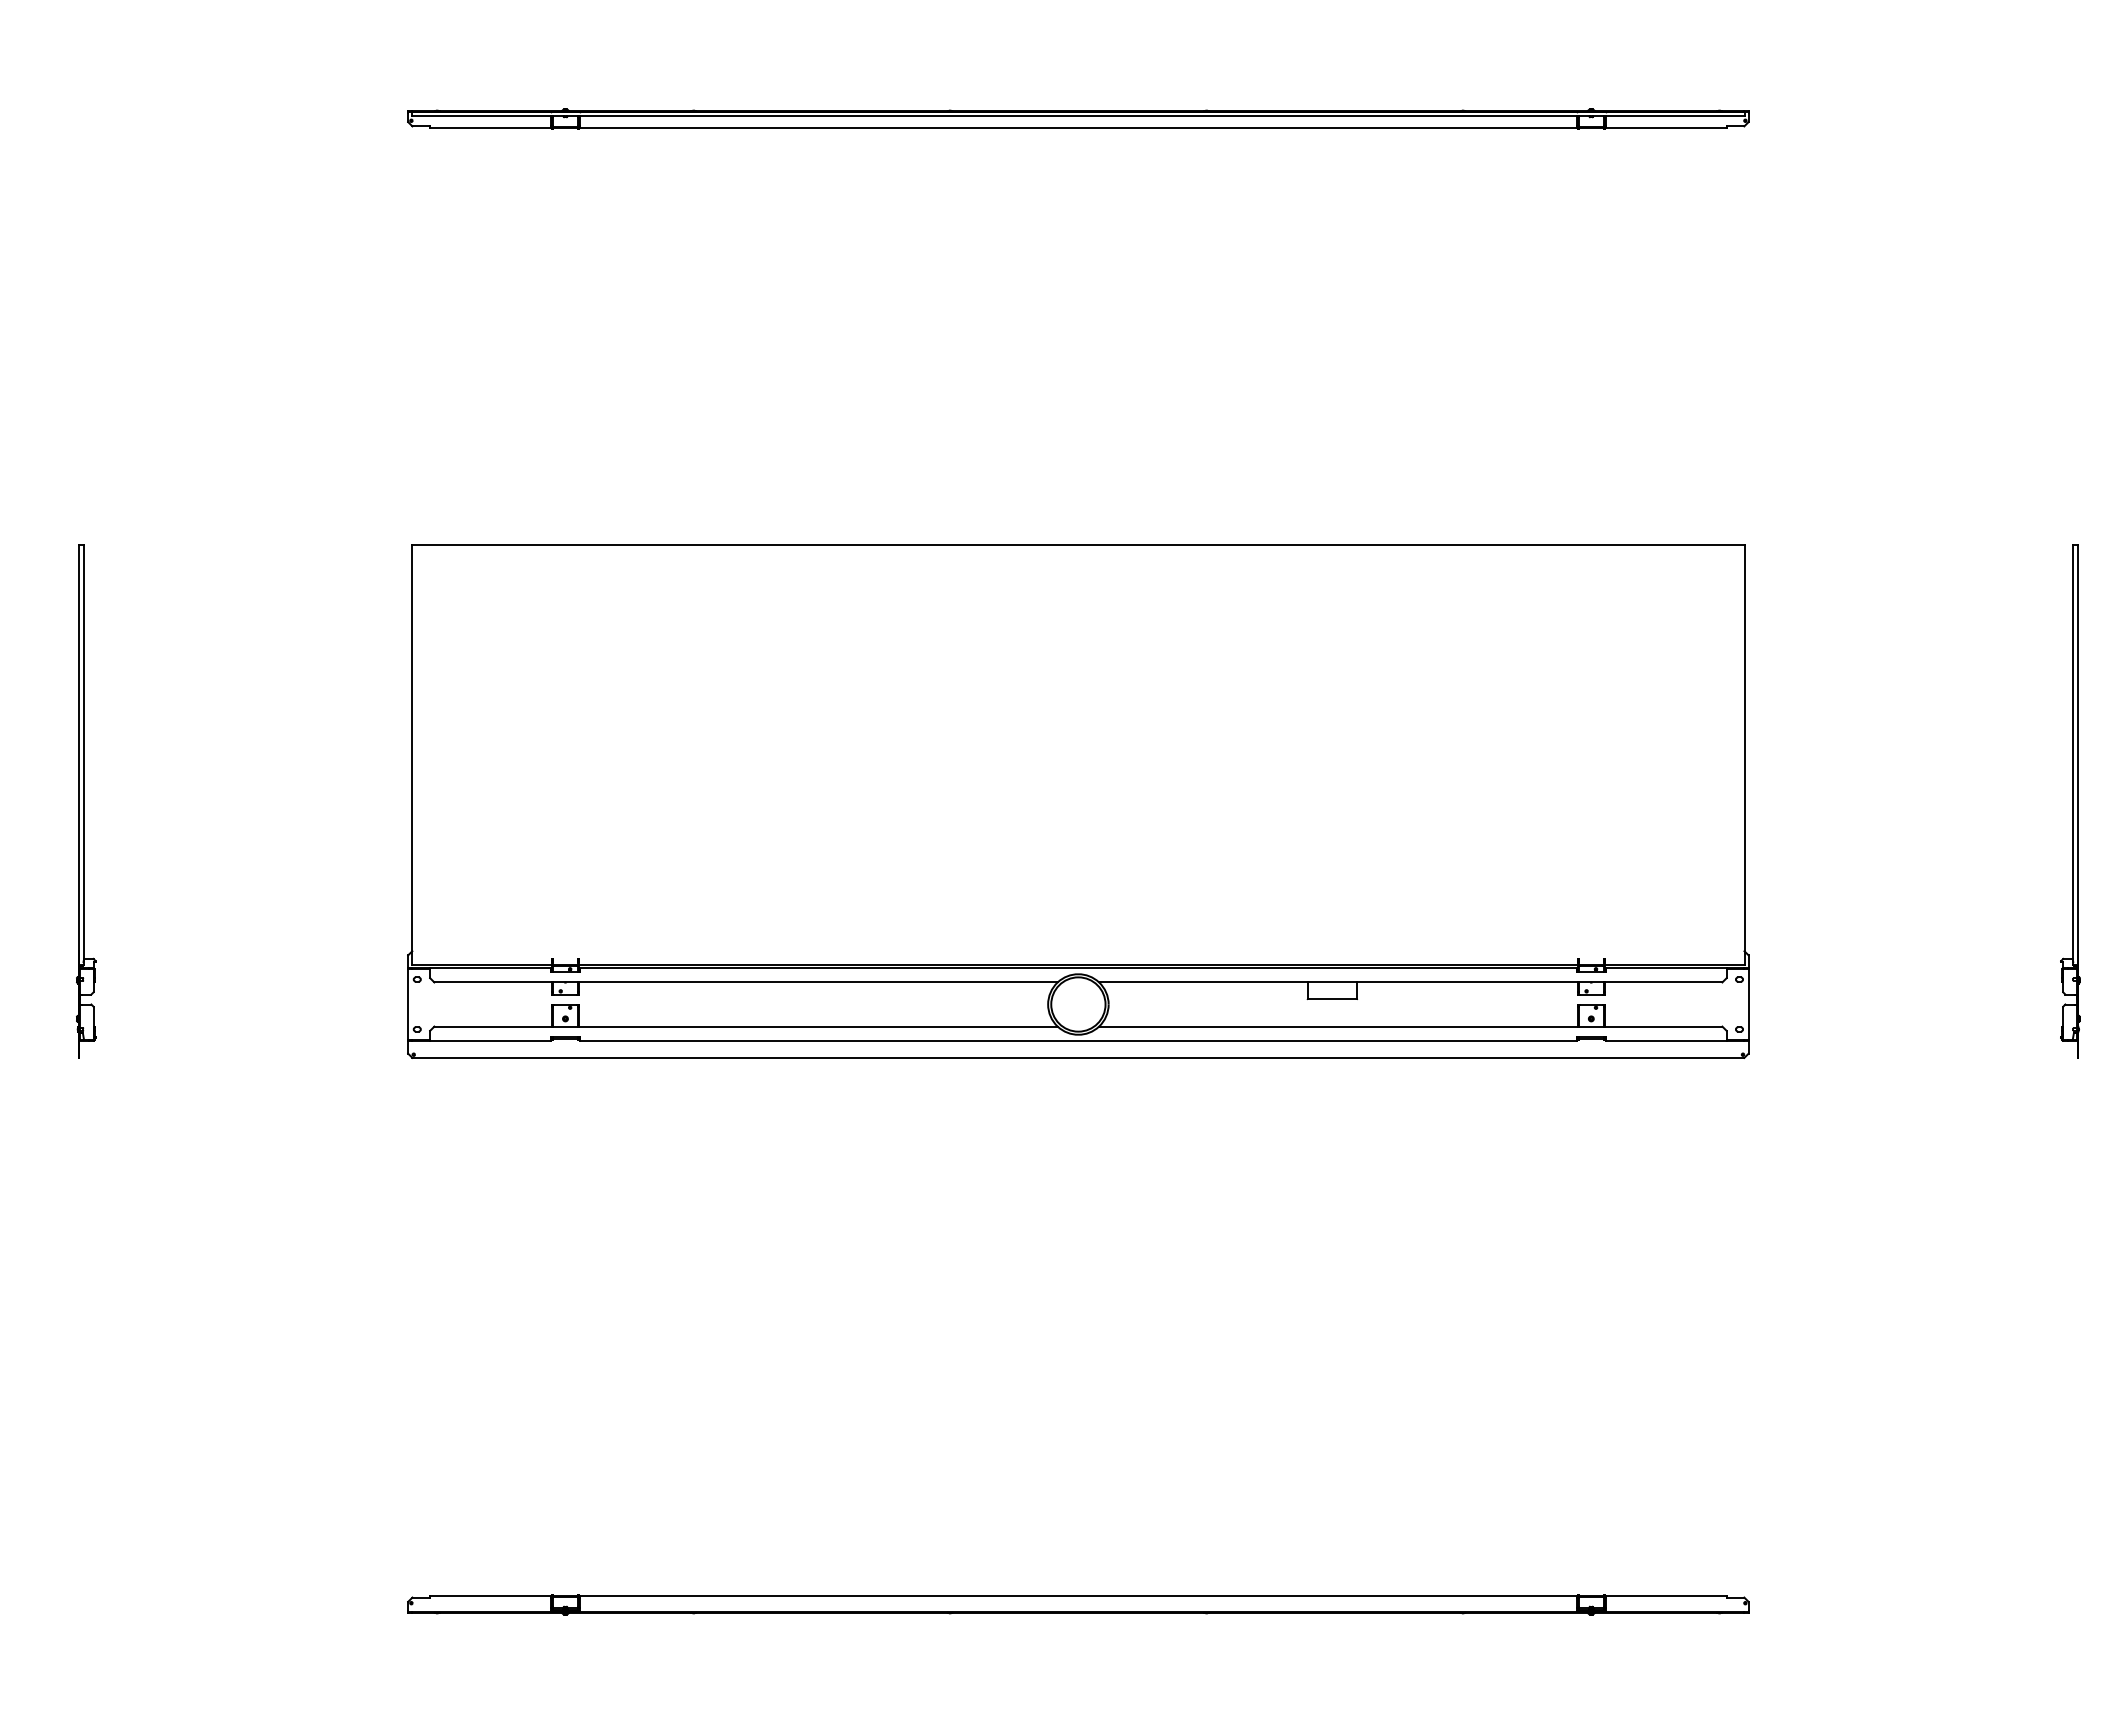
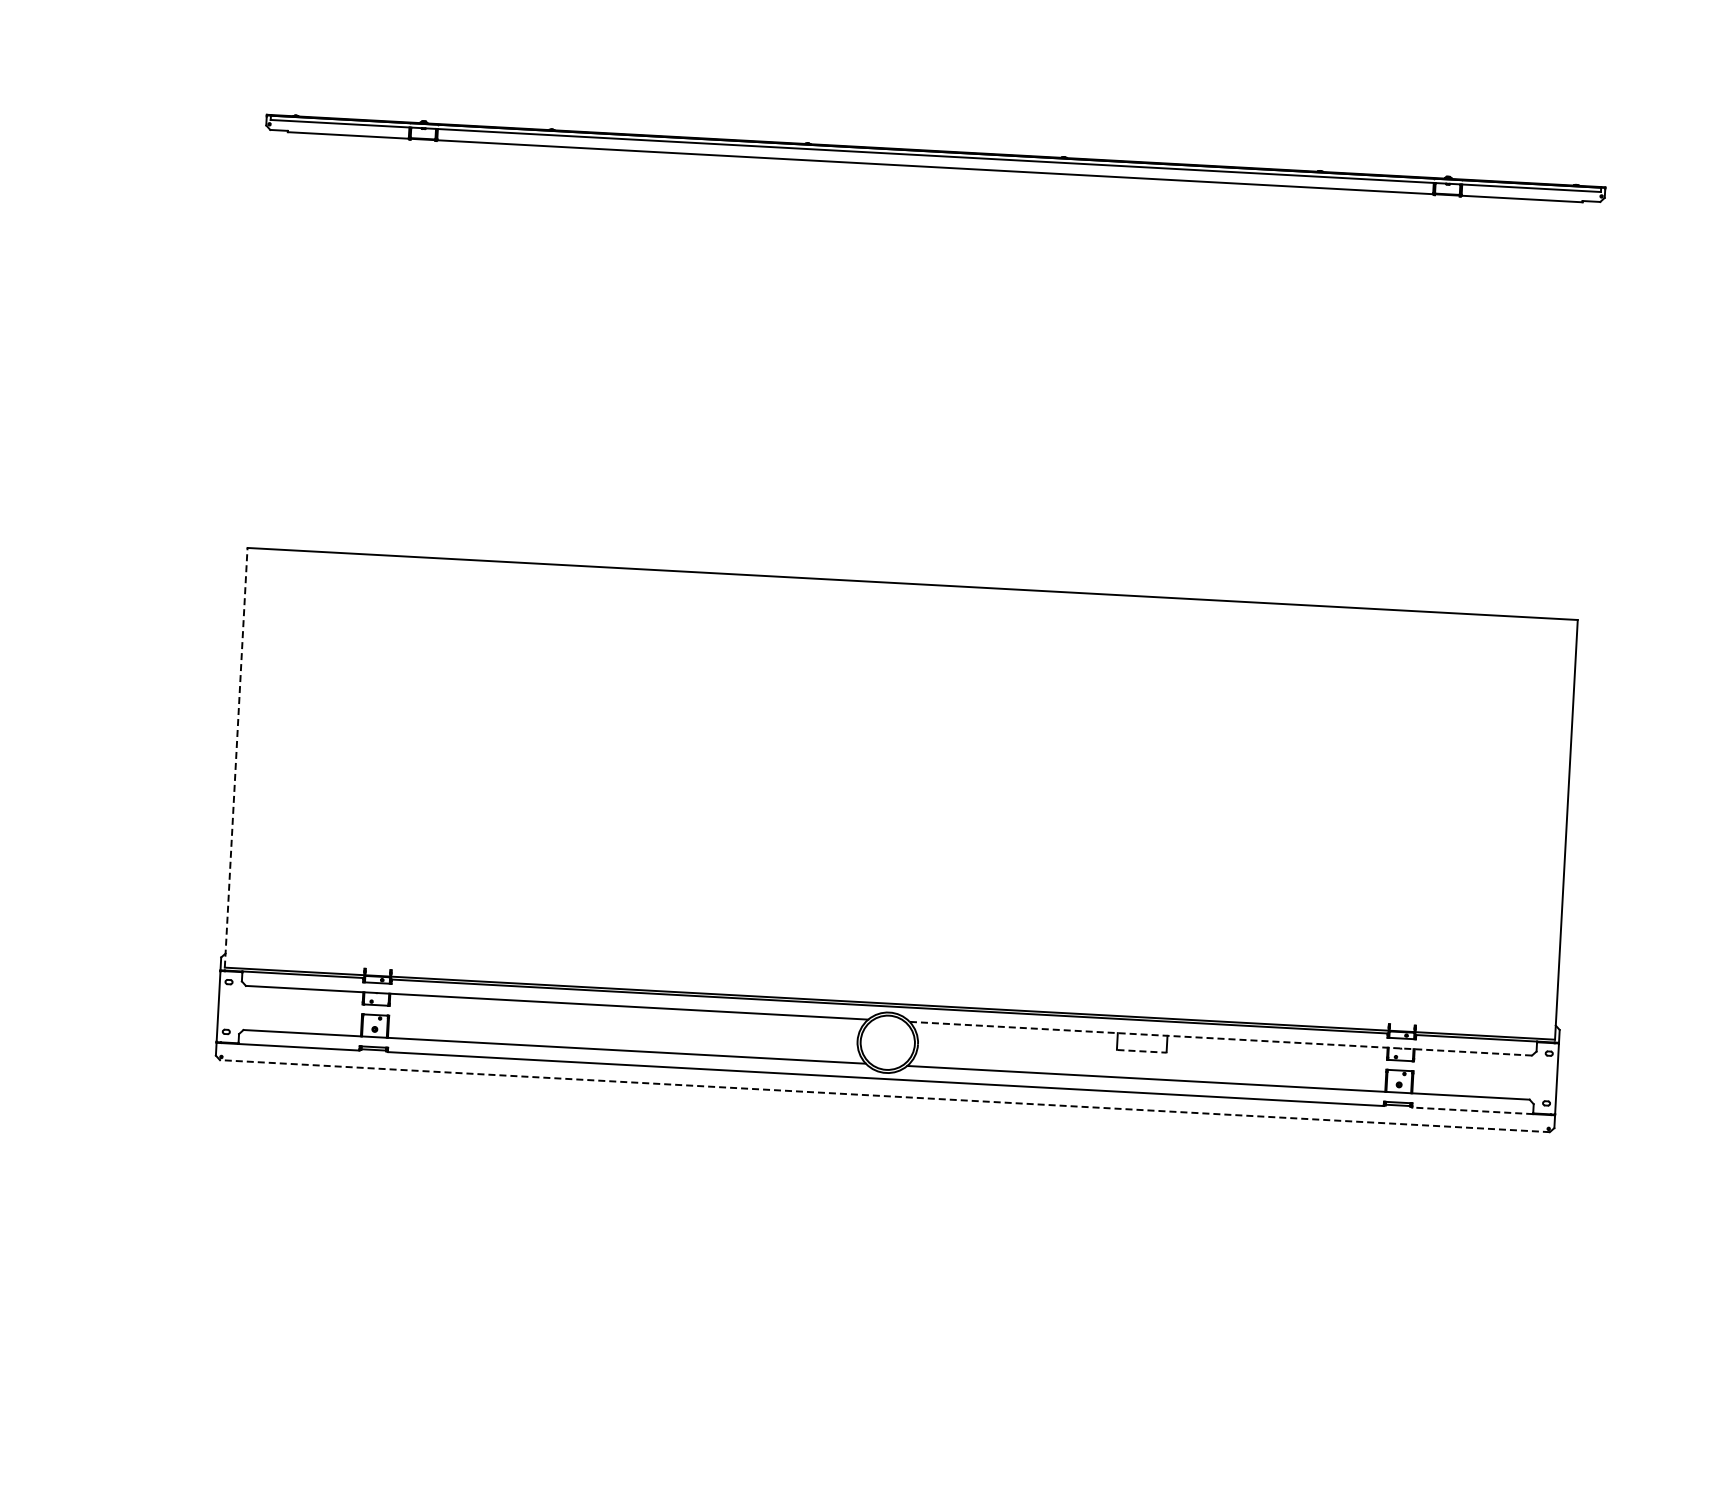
line: (412, 754) -> (236, 757), solid -> dashed
line: (1410, 982) -> (1220, 1038), solid -> dashed
line: (1332, 999) -> (1141, 1051), solid -> dashed
line: (1666, 1040) -> (1473, 1110), solid -> dashed
line: (1078, 1057) -> (885, 1095), solid -> dashed

